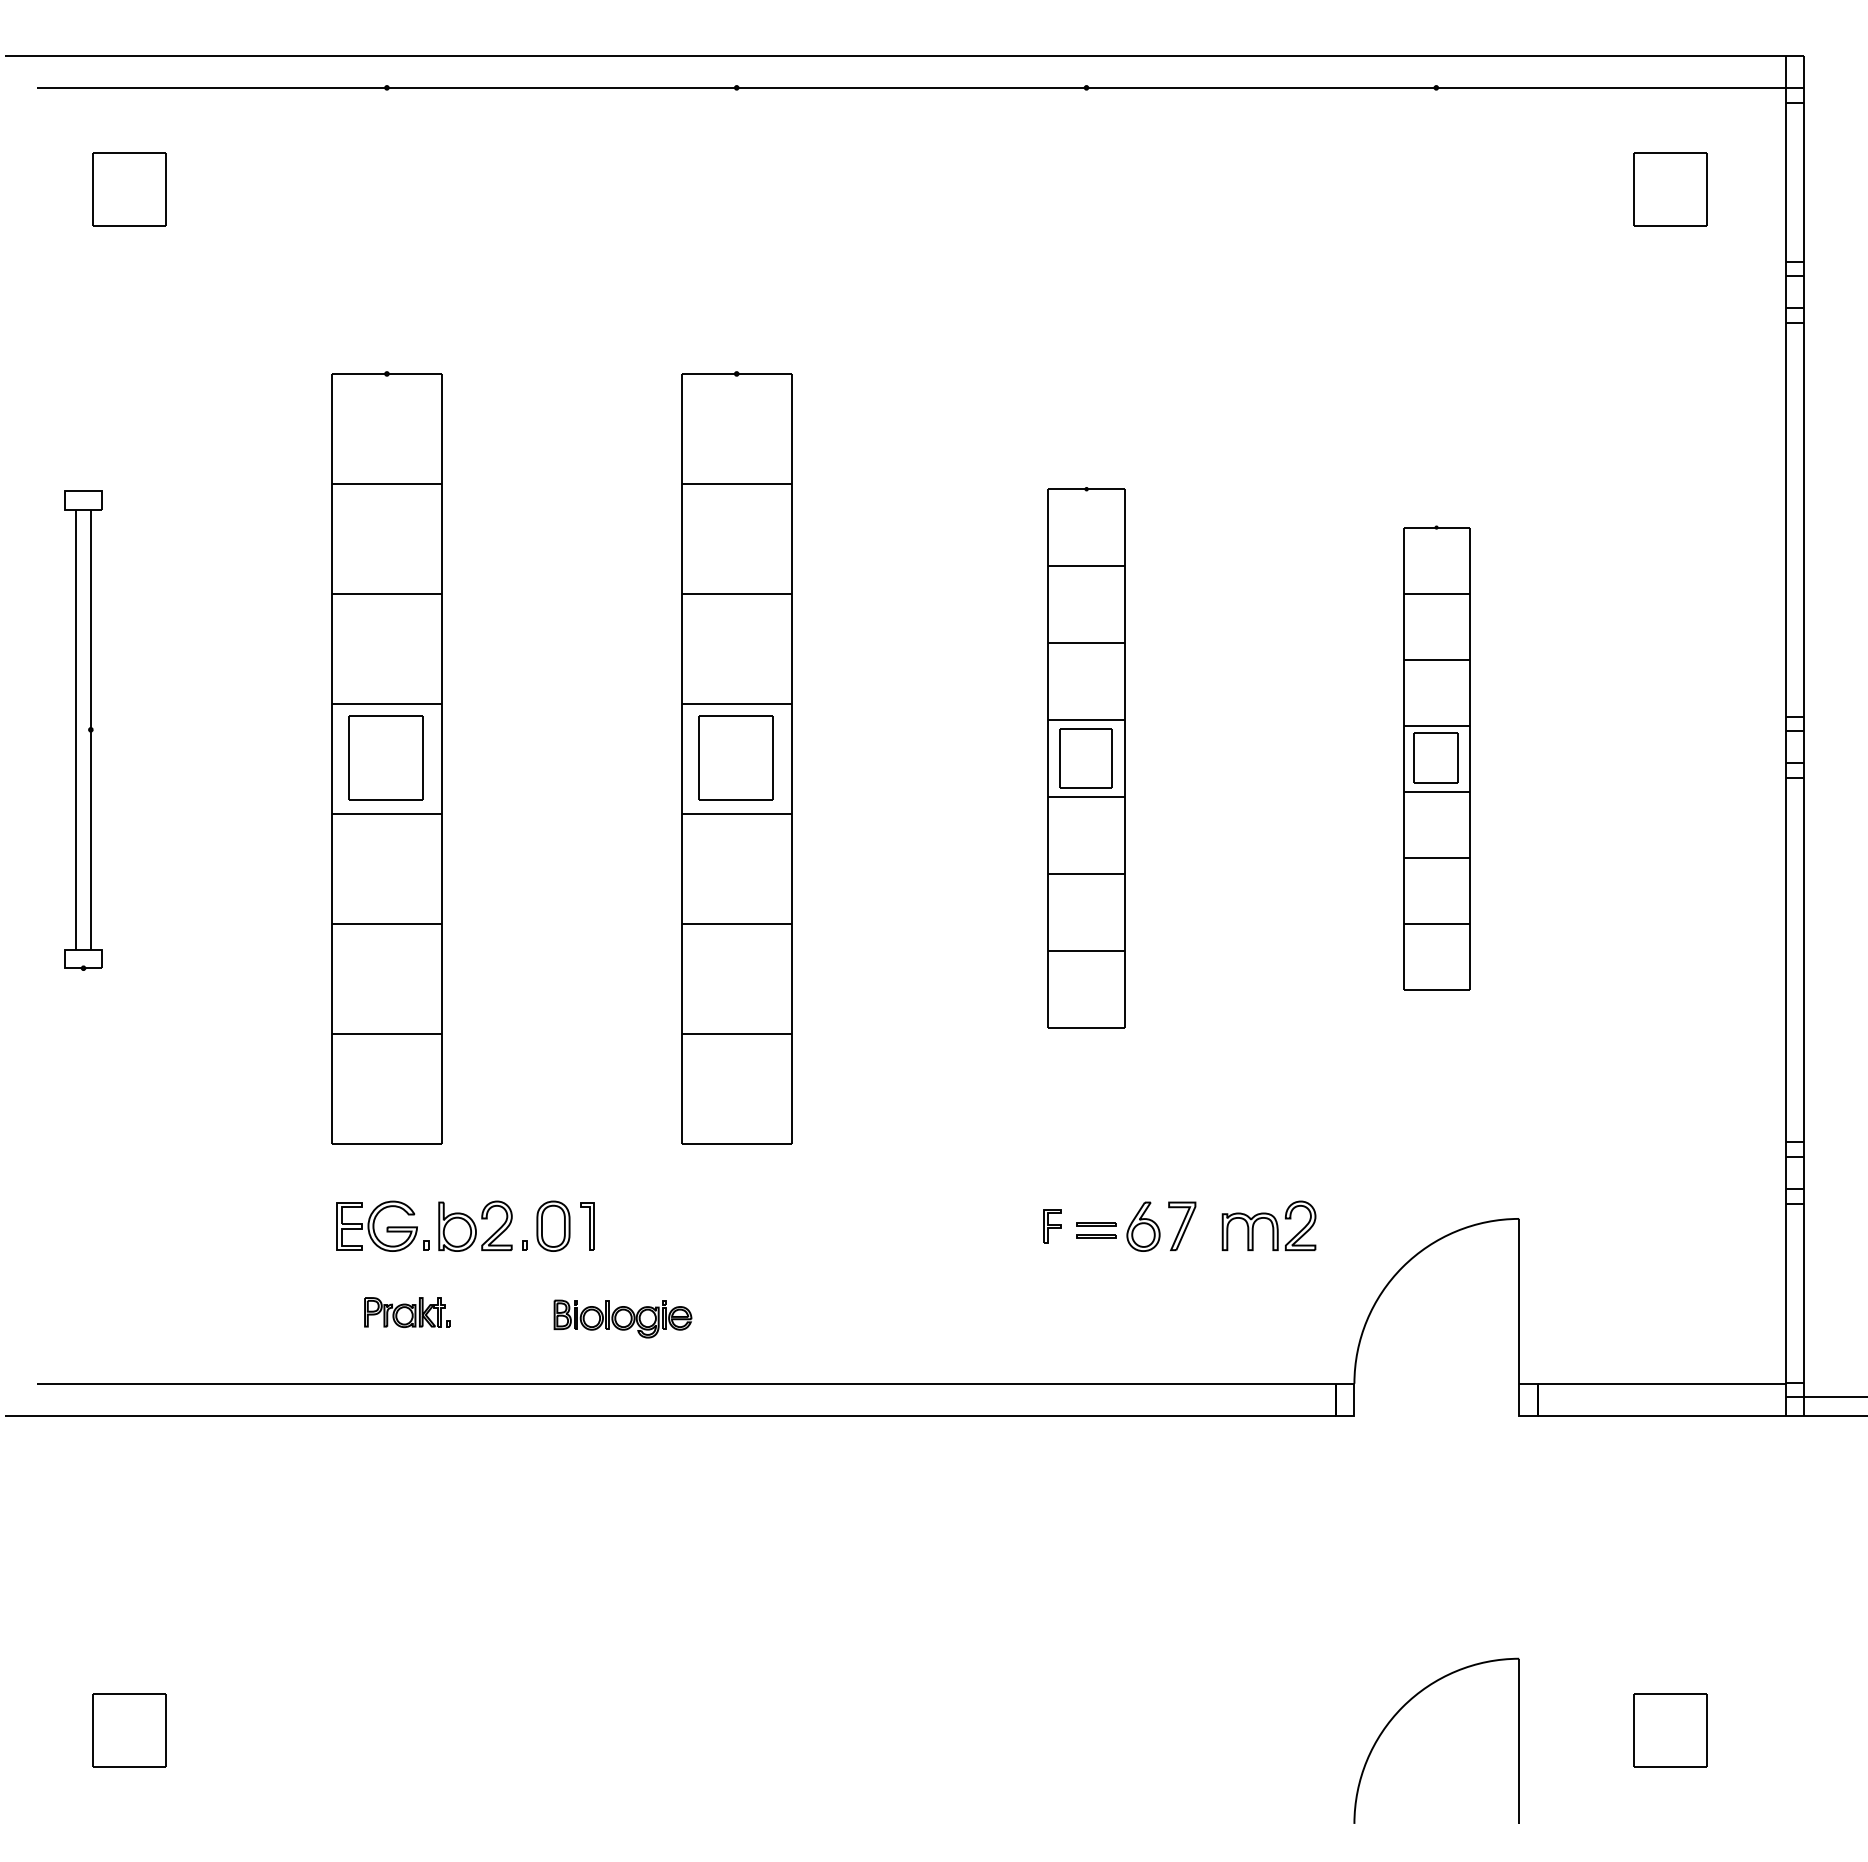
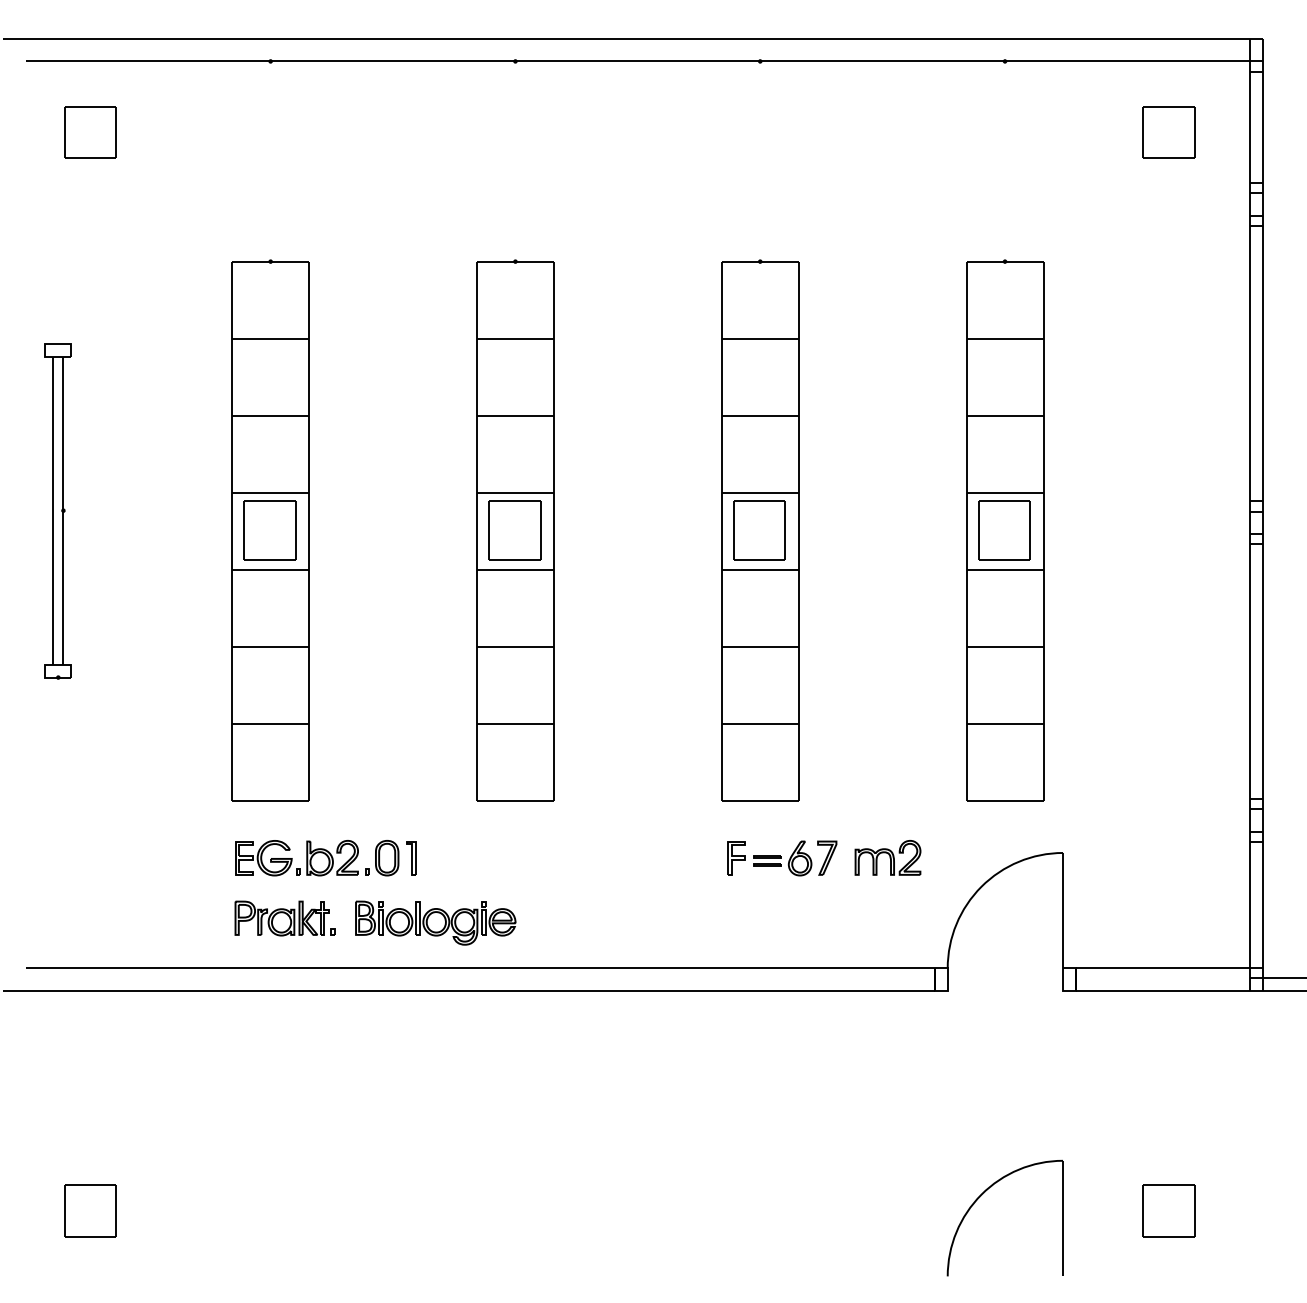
part: (1086, 758) -> (760, 530), size x1.43
part: (1436, 758) -> (1005, 530), size x1.67
part: (1052, 1226) -> (736, 858), size x1.43
part: (406, 1312) -> (284, 918), size x1.67
part: (622, 1318) -> (435, 922), size x1.67

